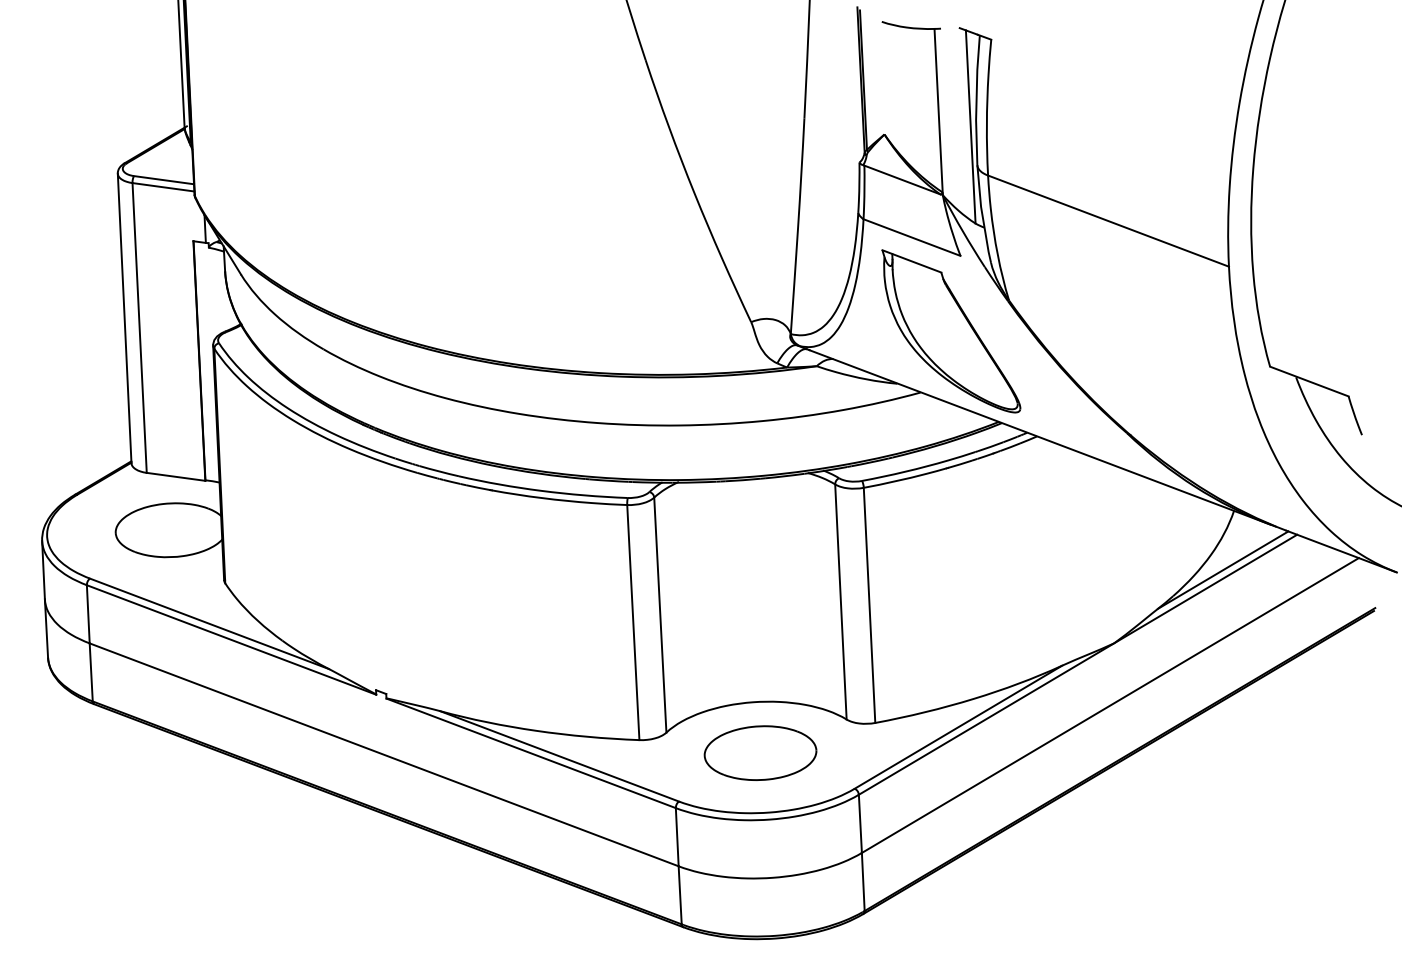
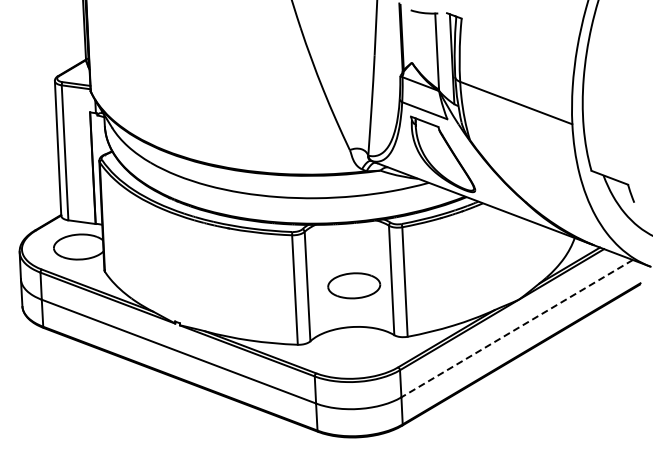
line: (1111, 705) -> (517, 328), solid -> dashed
part: (761, 752) -> (354, 285), moved

